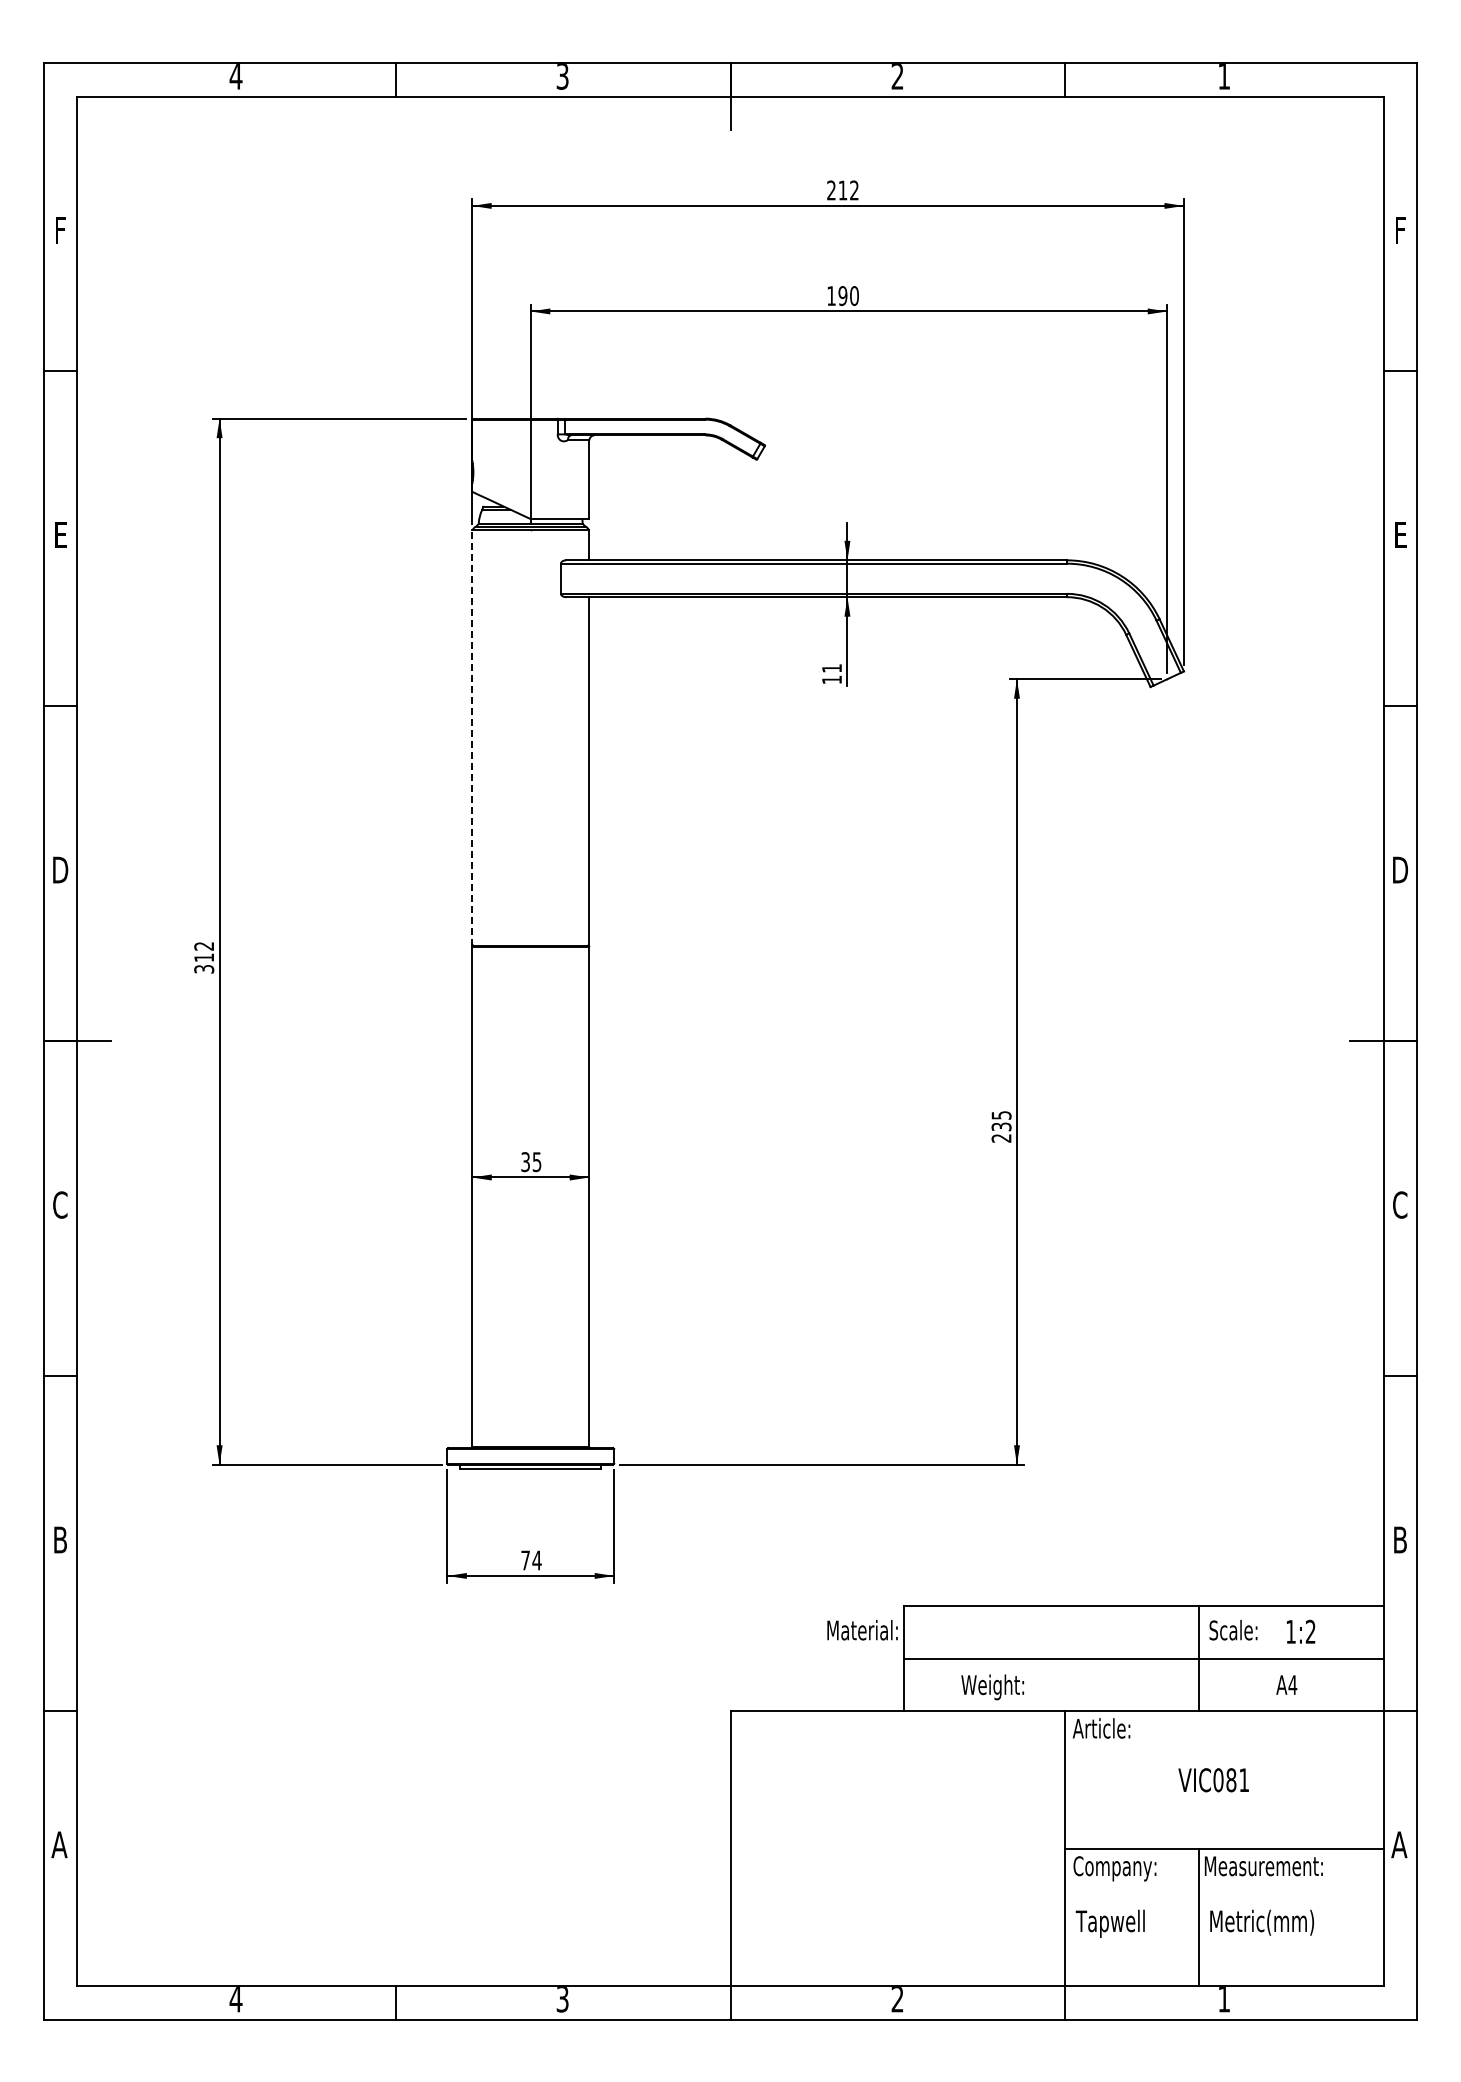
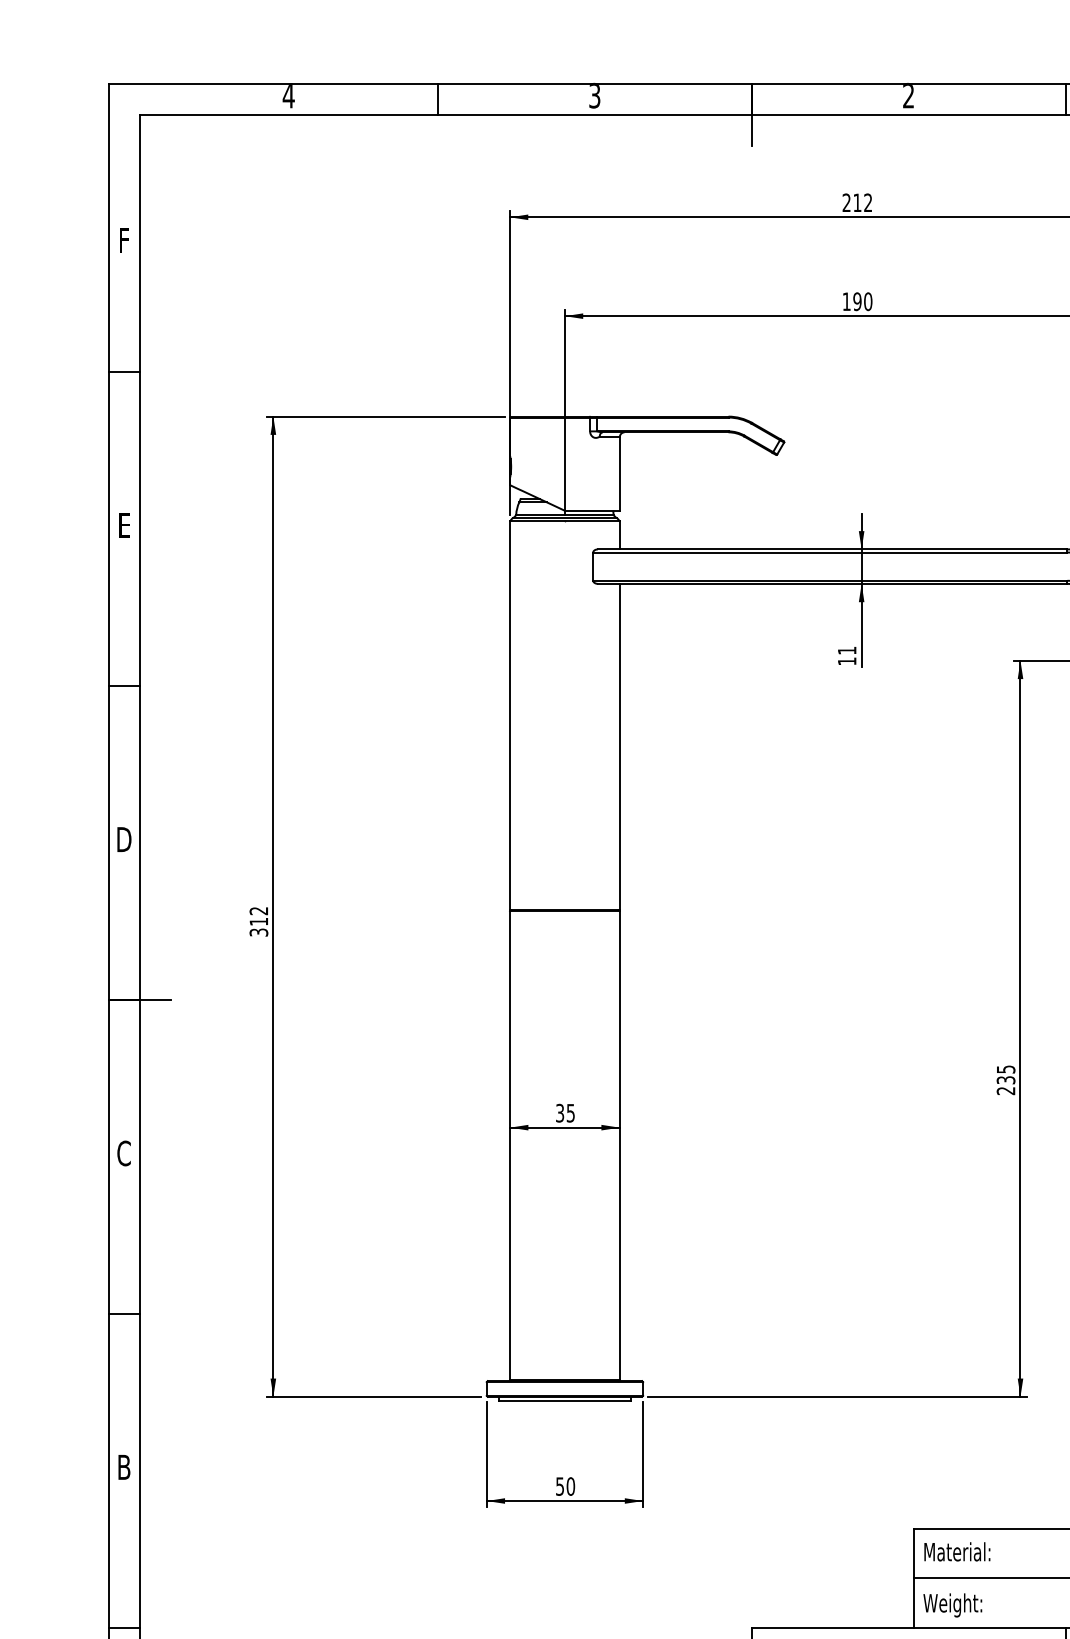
line: (472, 737) -> (510, 715), dashed -> solid
text: (531, 1560) -> (565, 1486), 74 -> 50
text: (862, 1630) -> (957, 1552), moved
text: (992, 1687) -> (952, 1605), moved

